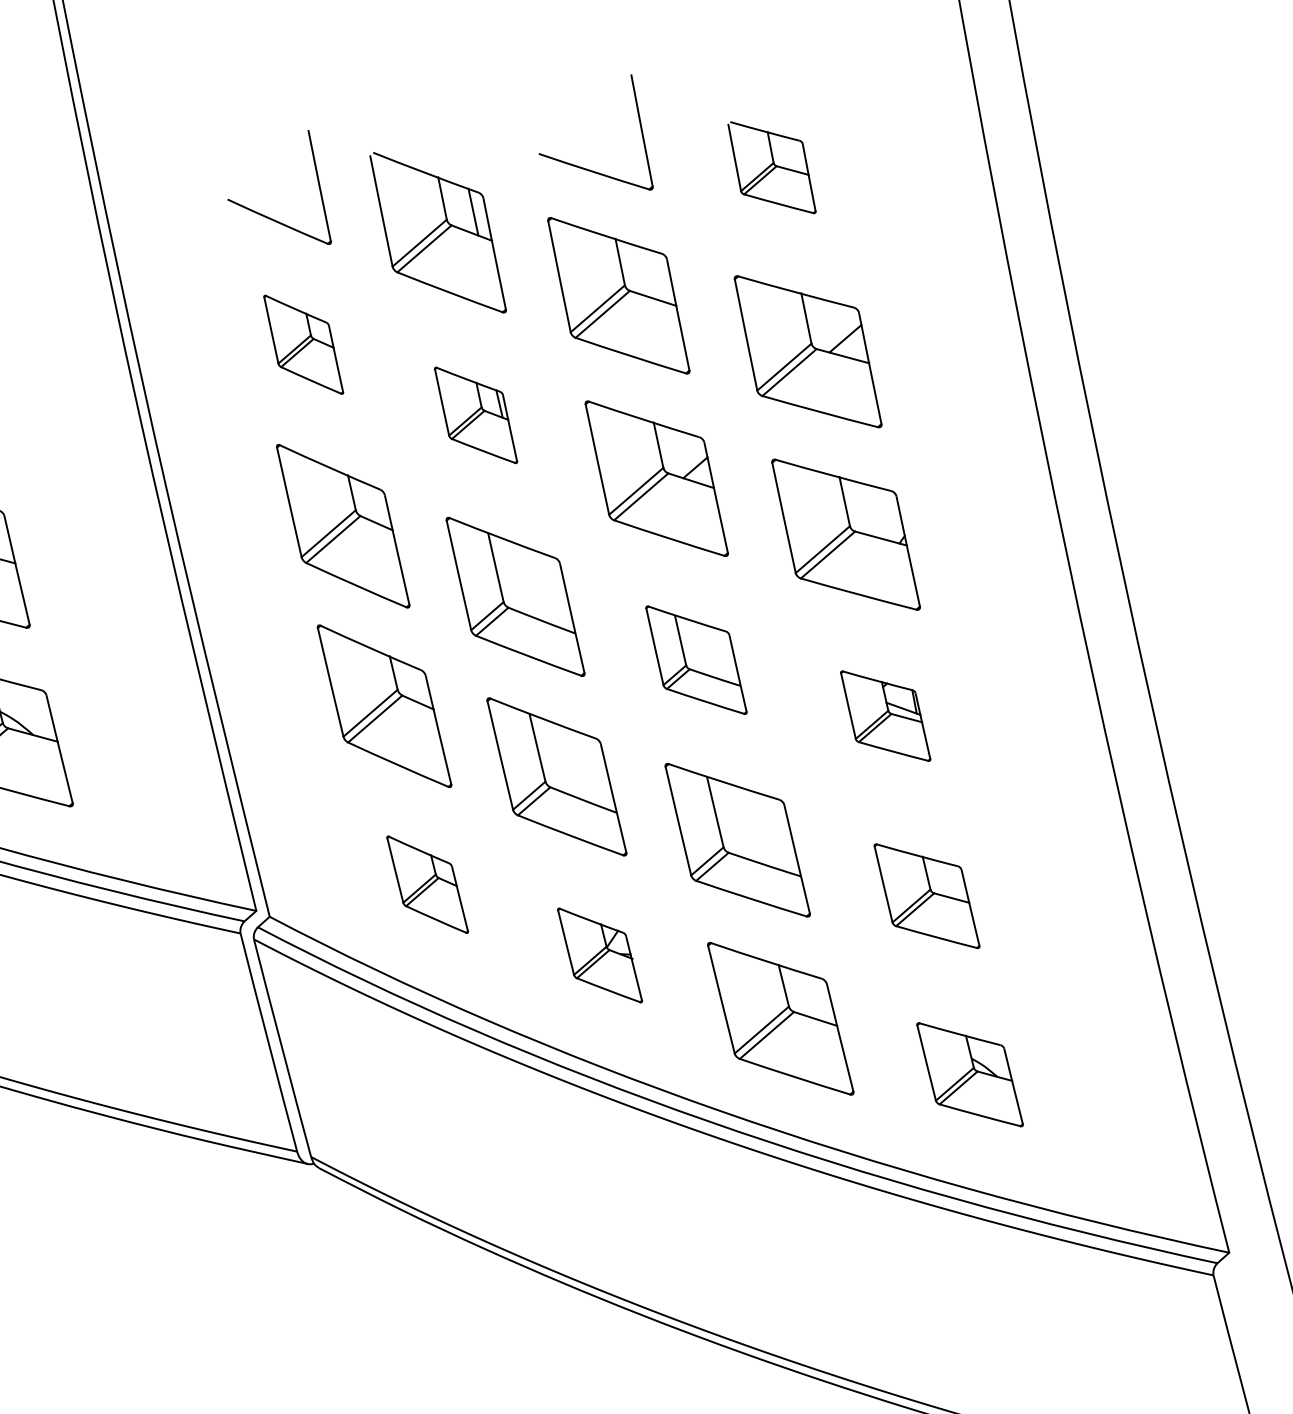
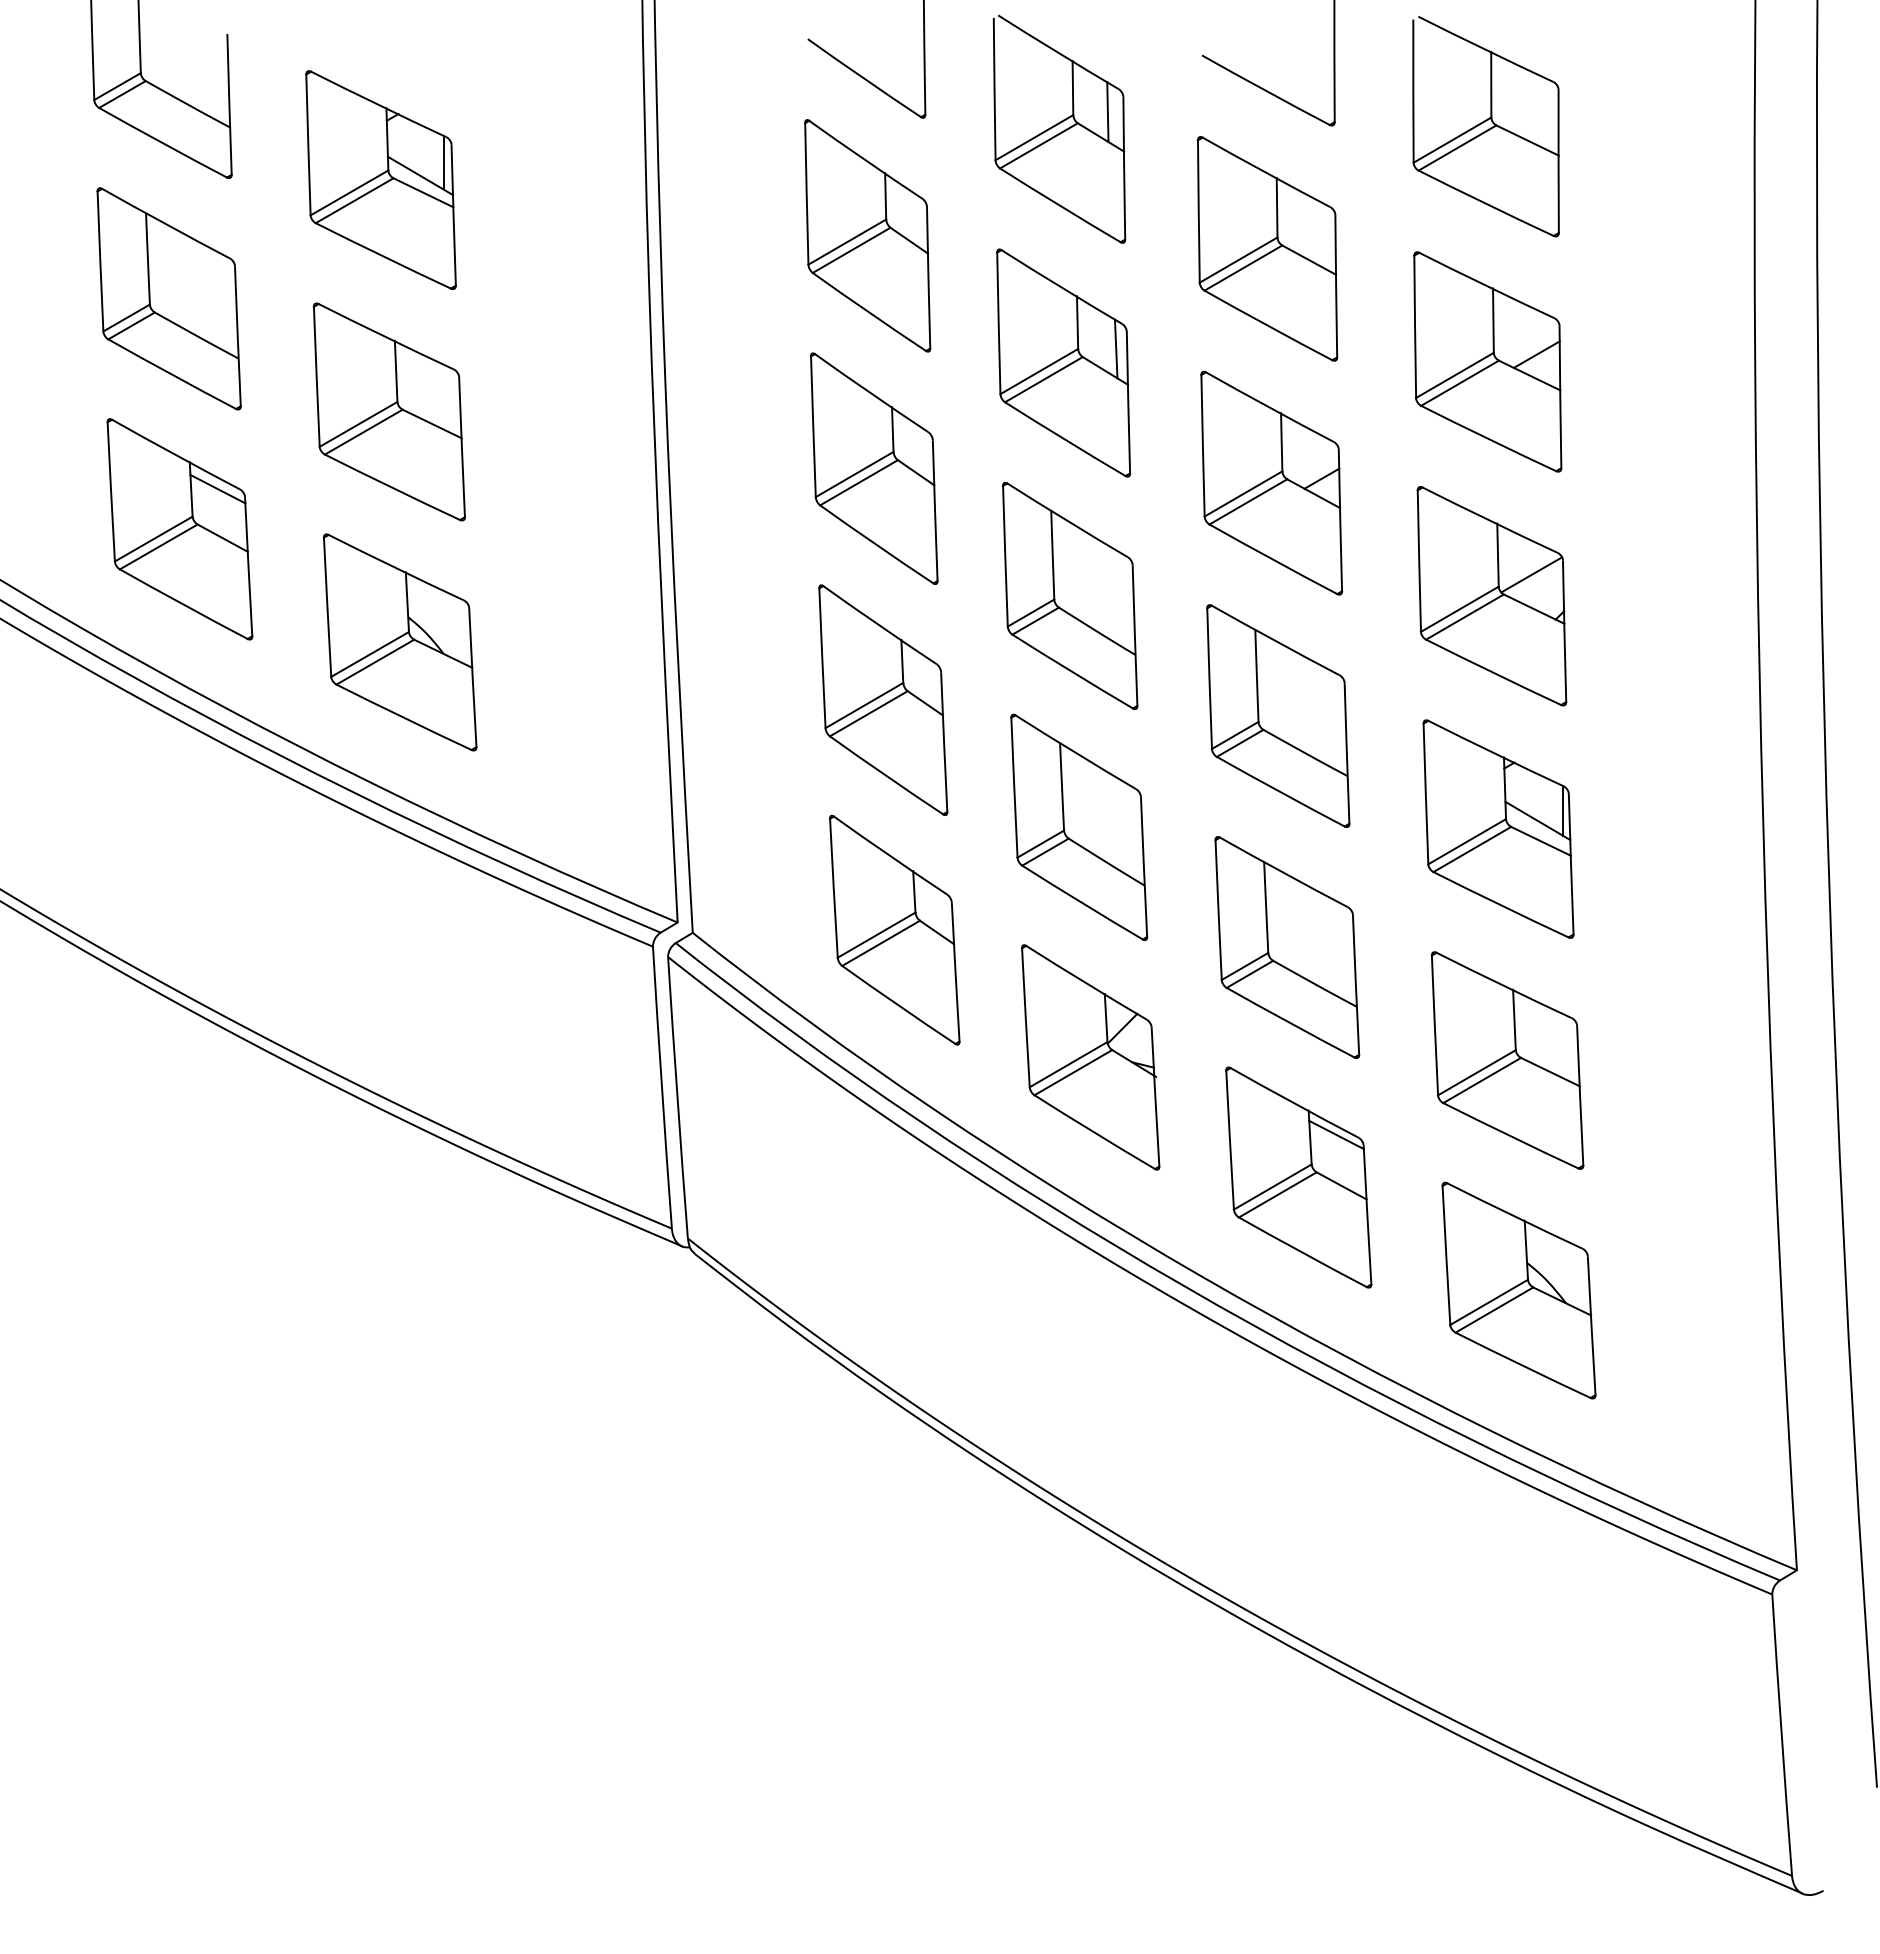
part: (771, 167) -> (1485, 126), size x1.67
part: (303, 344) -> (867, 235), size x1.67
part: (475, 414) -> (1063, 362), size x1.67
line: (873, 511) -> (1531, 574), added
part: (696, 659) -> (1278, 715), size x1.43
part: (885, 715) -> (1498, 828), size x1.67
part: (427, 884) -> (894, 929), size x1.67
part: (927, 896) -> (1507, 1060), size x1.43
part: (599, 955) -> (1090, 1057), size x1.67
line: (803, 979) -> (1336, 1134), added
part: (969, 1074) -> (1518, 1290), size x1.43

